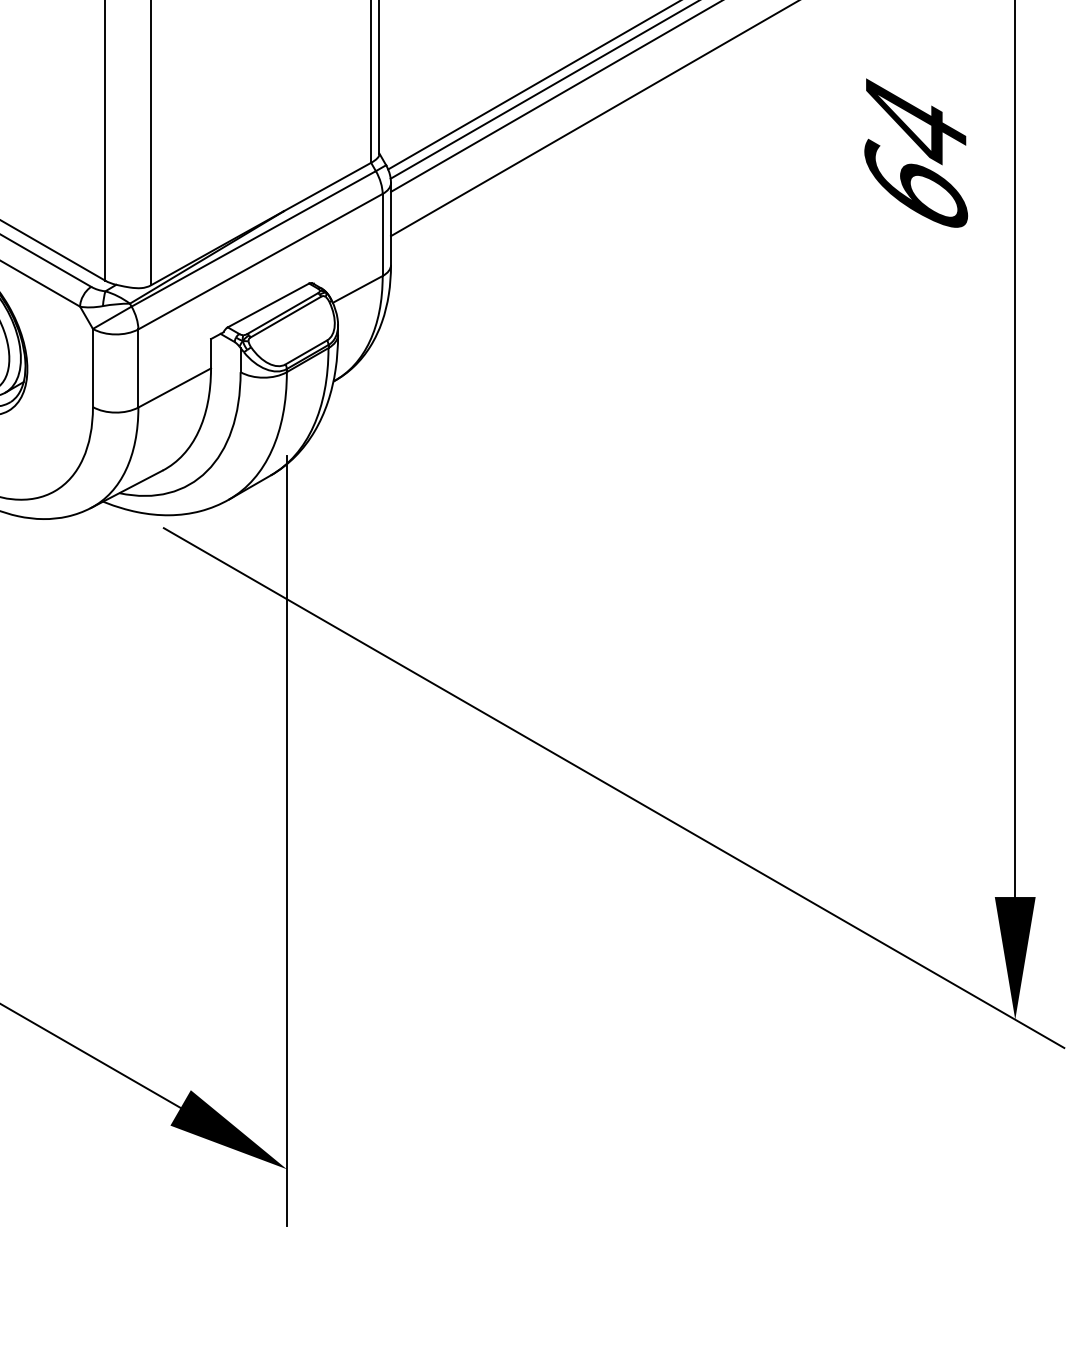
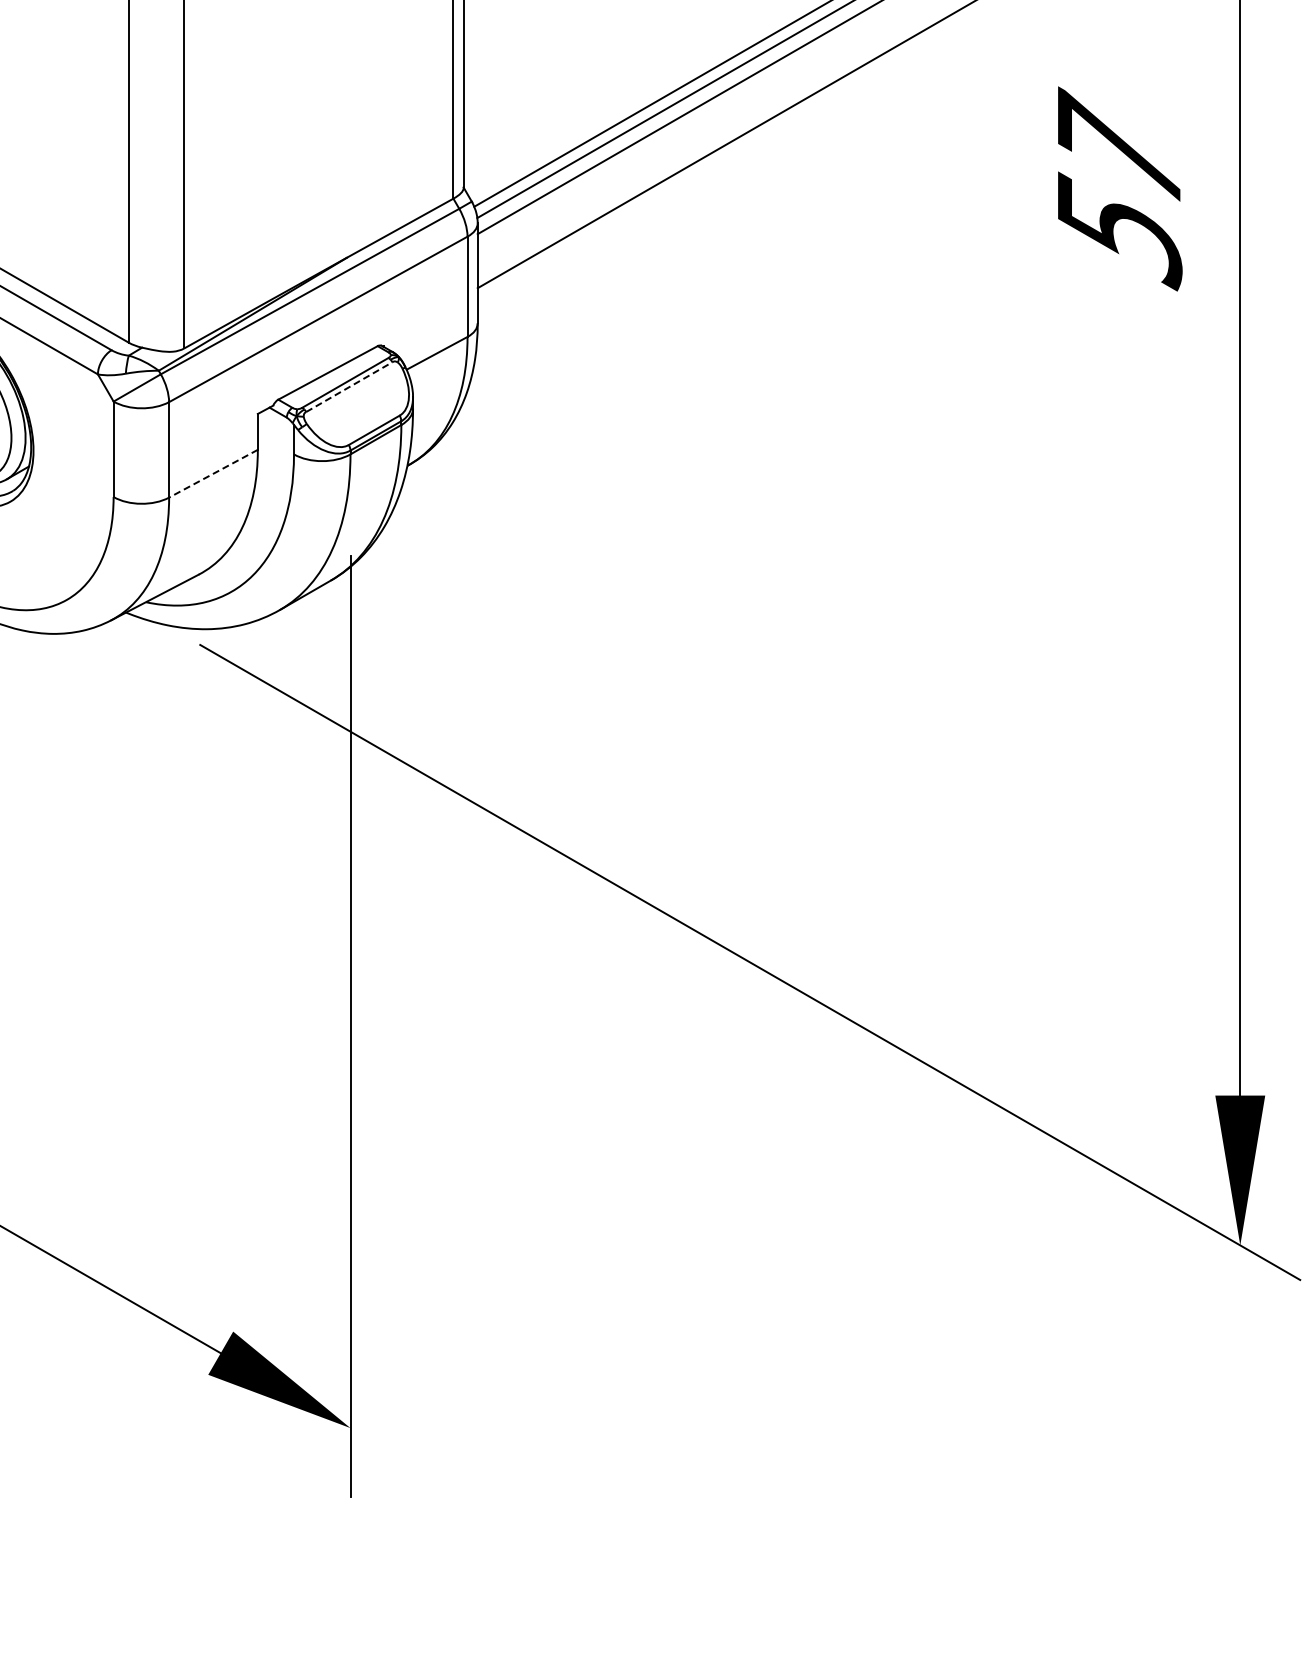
text: (916, 154) -> (1119, 188), 64 -> 57
line: (286, 317) -> (349, 387), solid -> dashed
line: (174, 387) -> (213, 473), solid -> dashed

